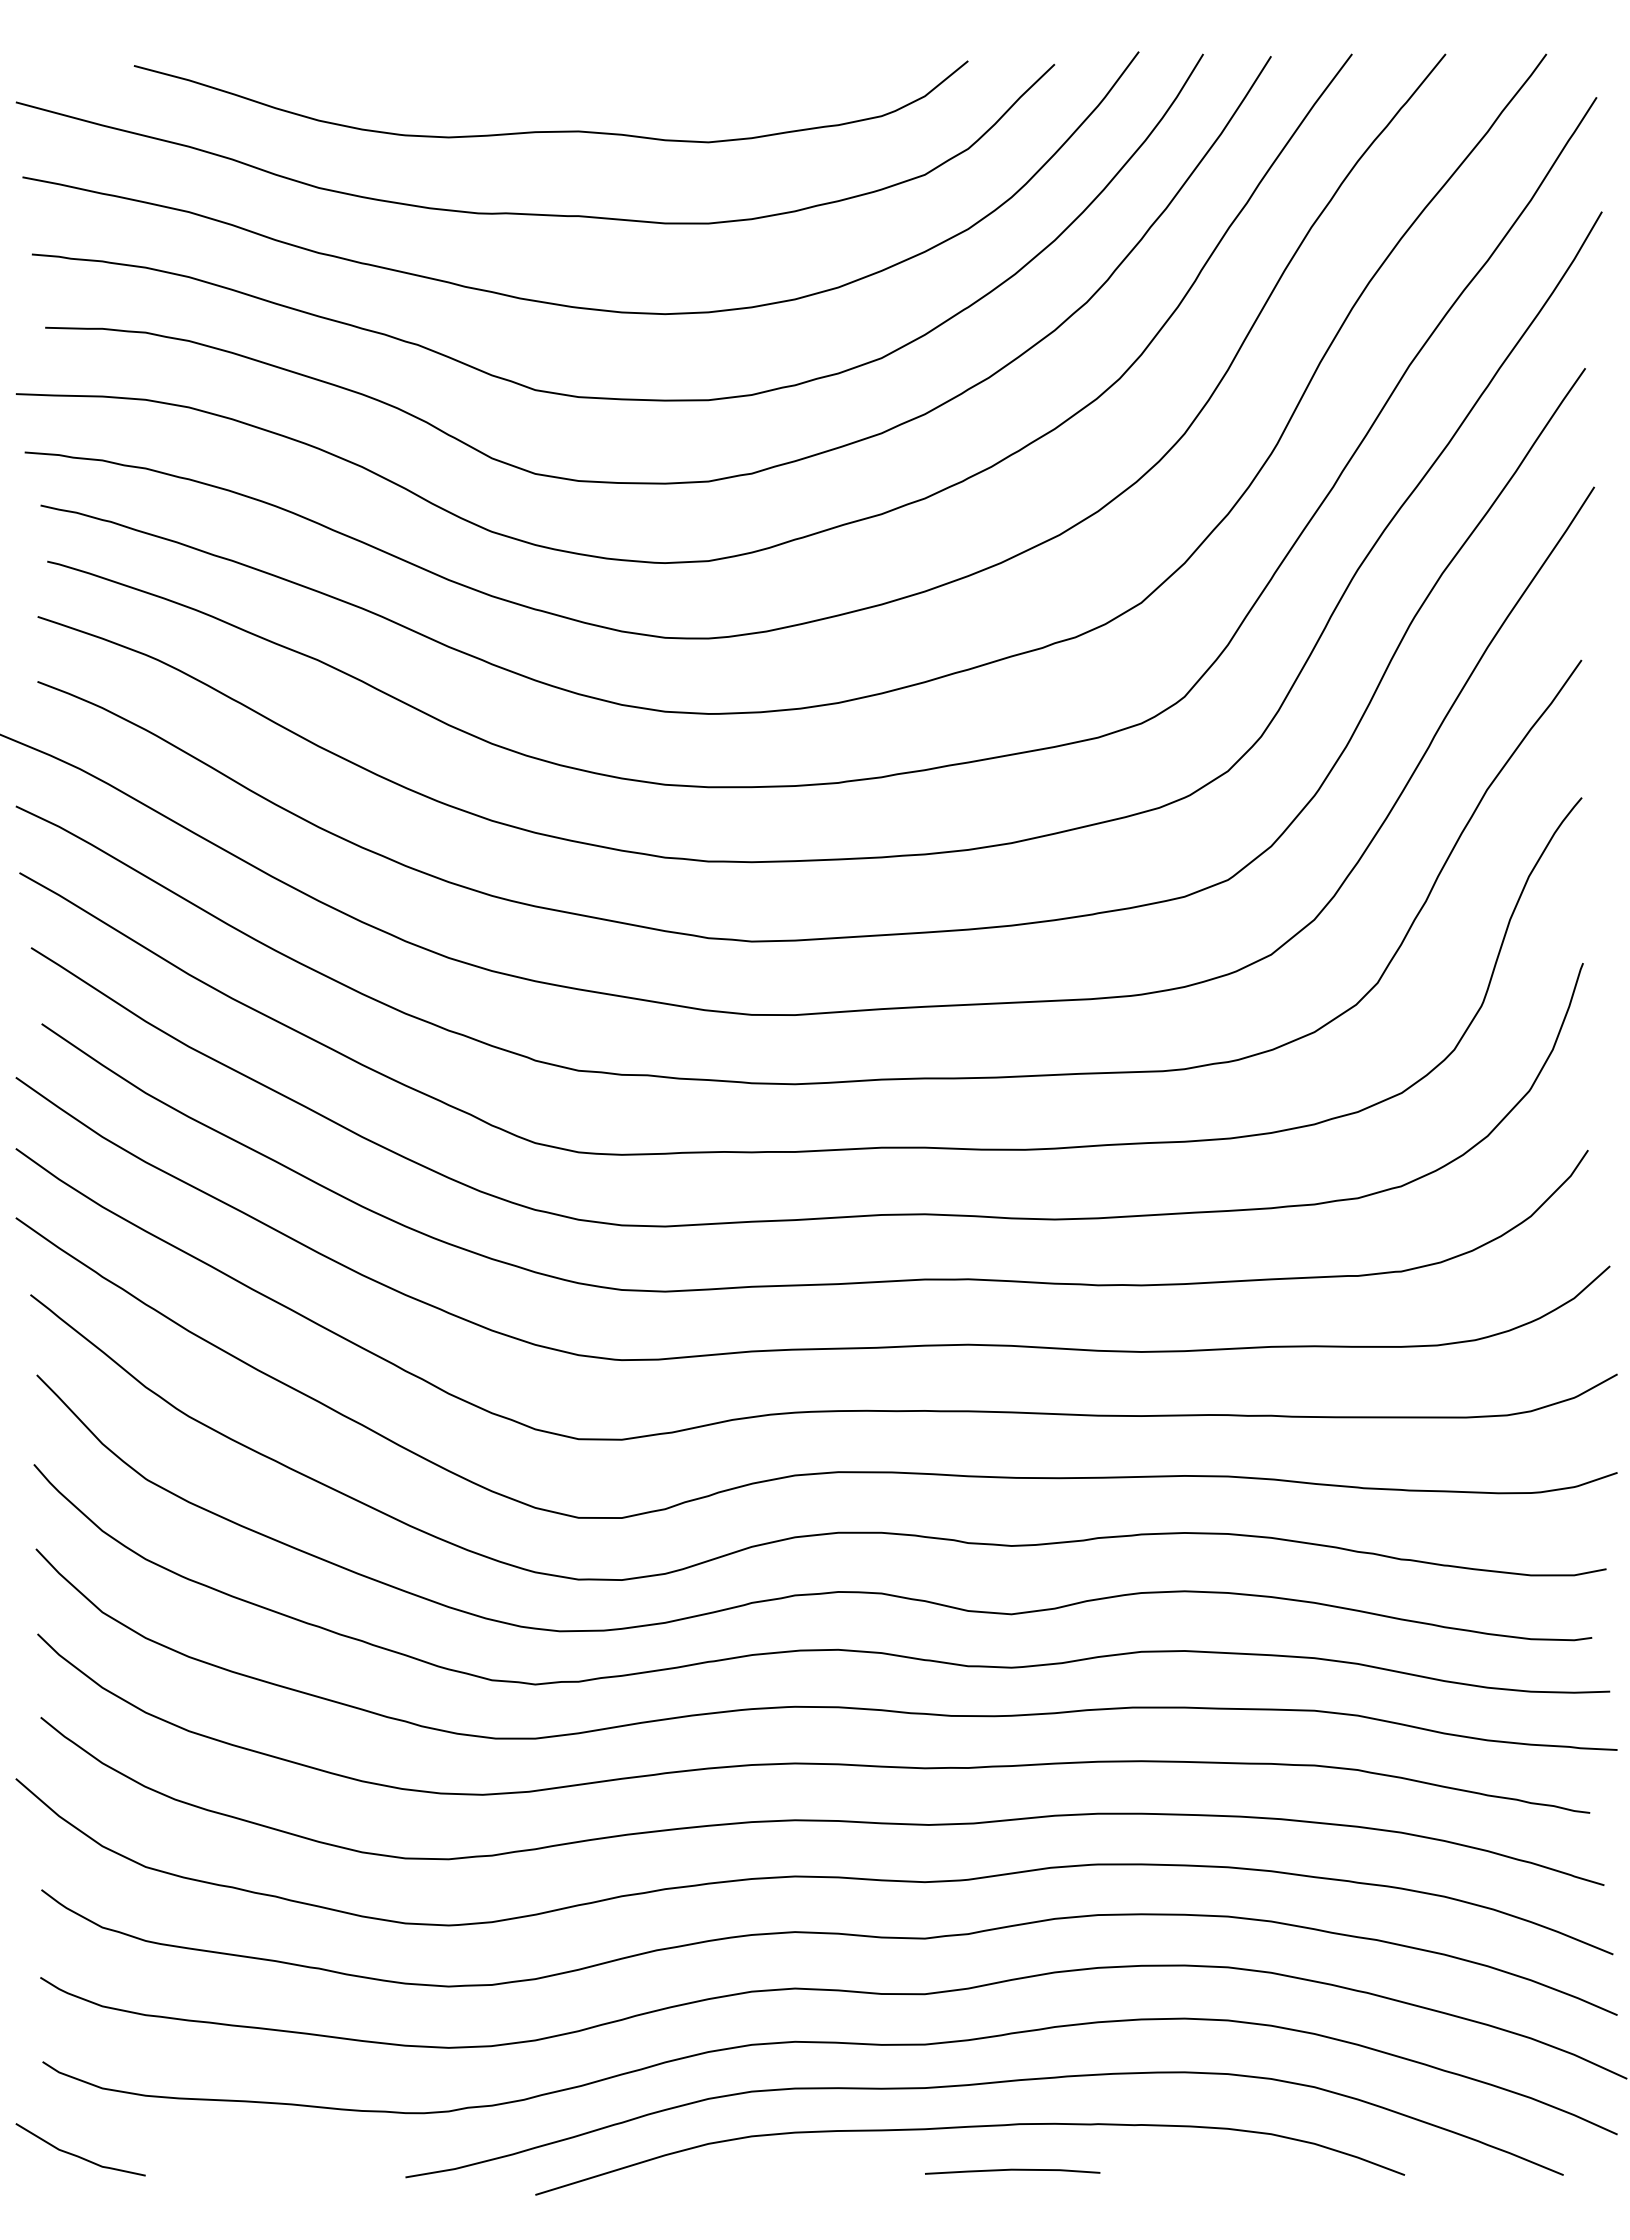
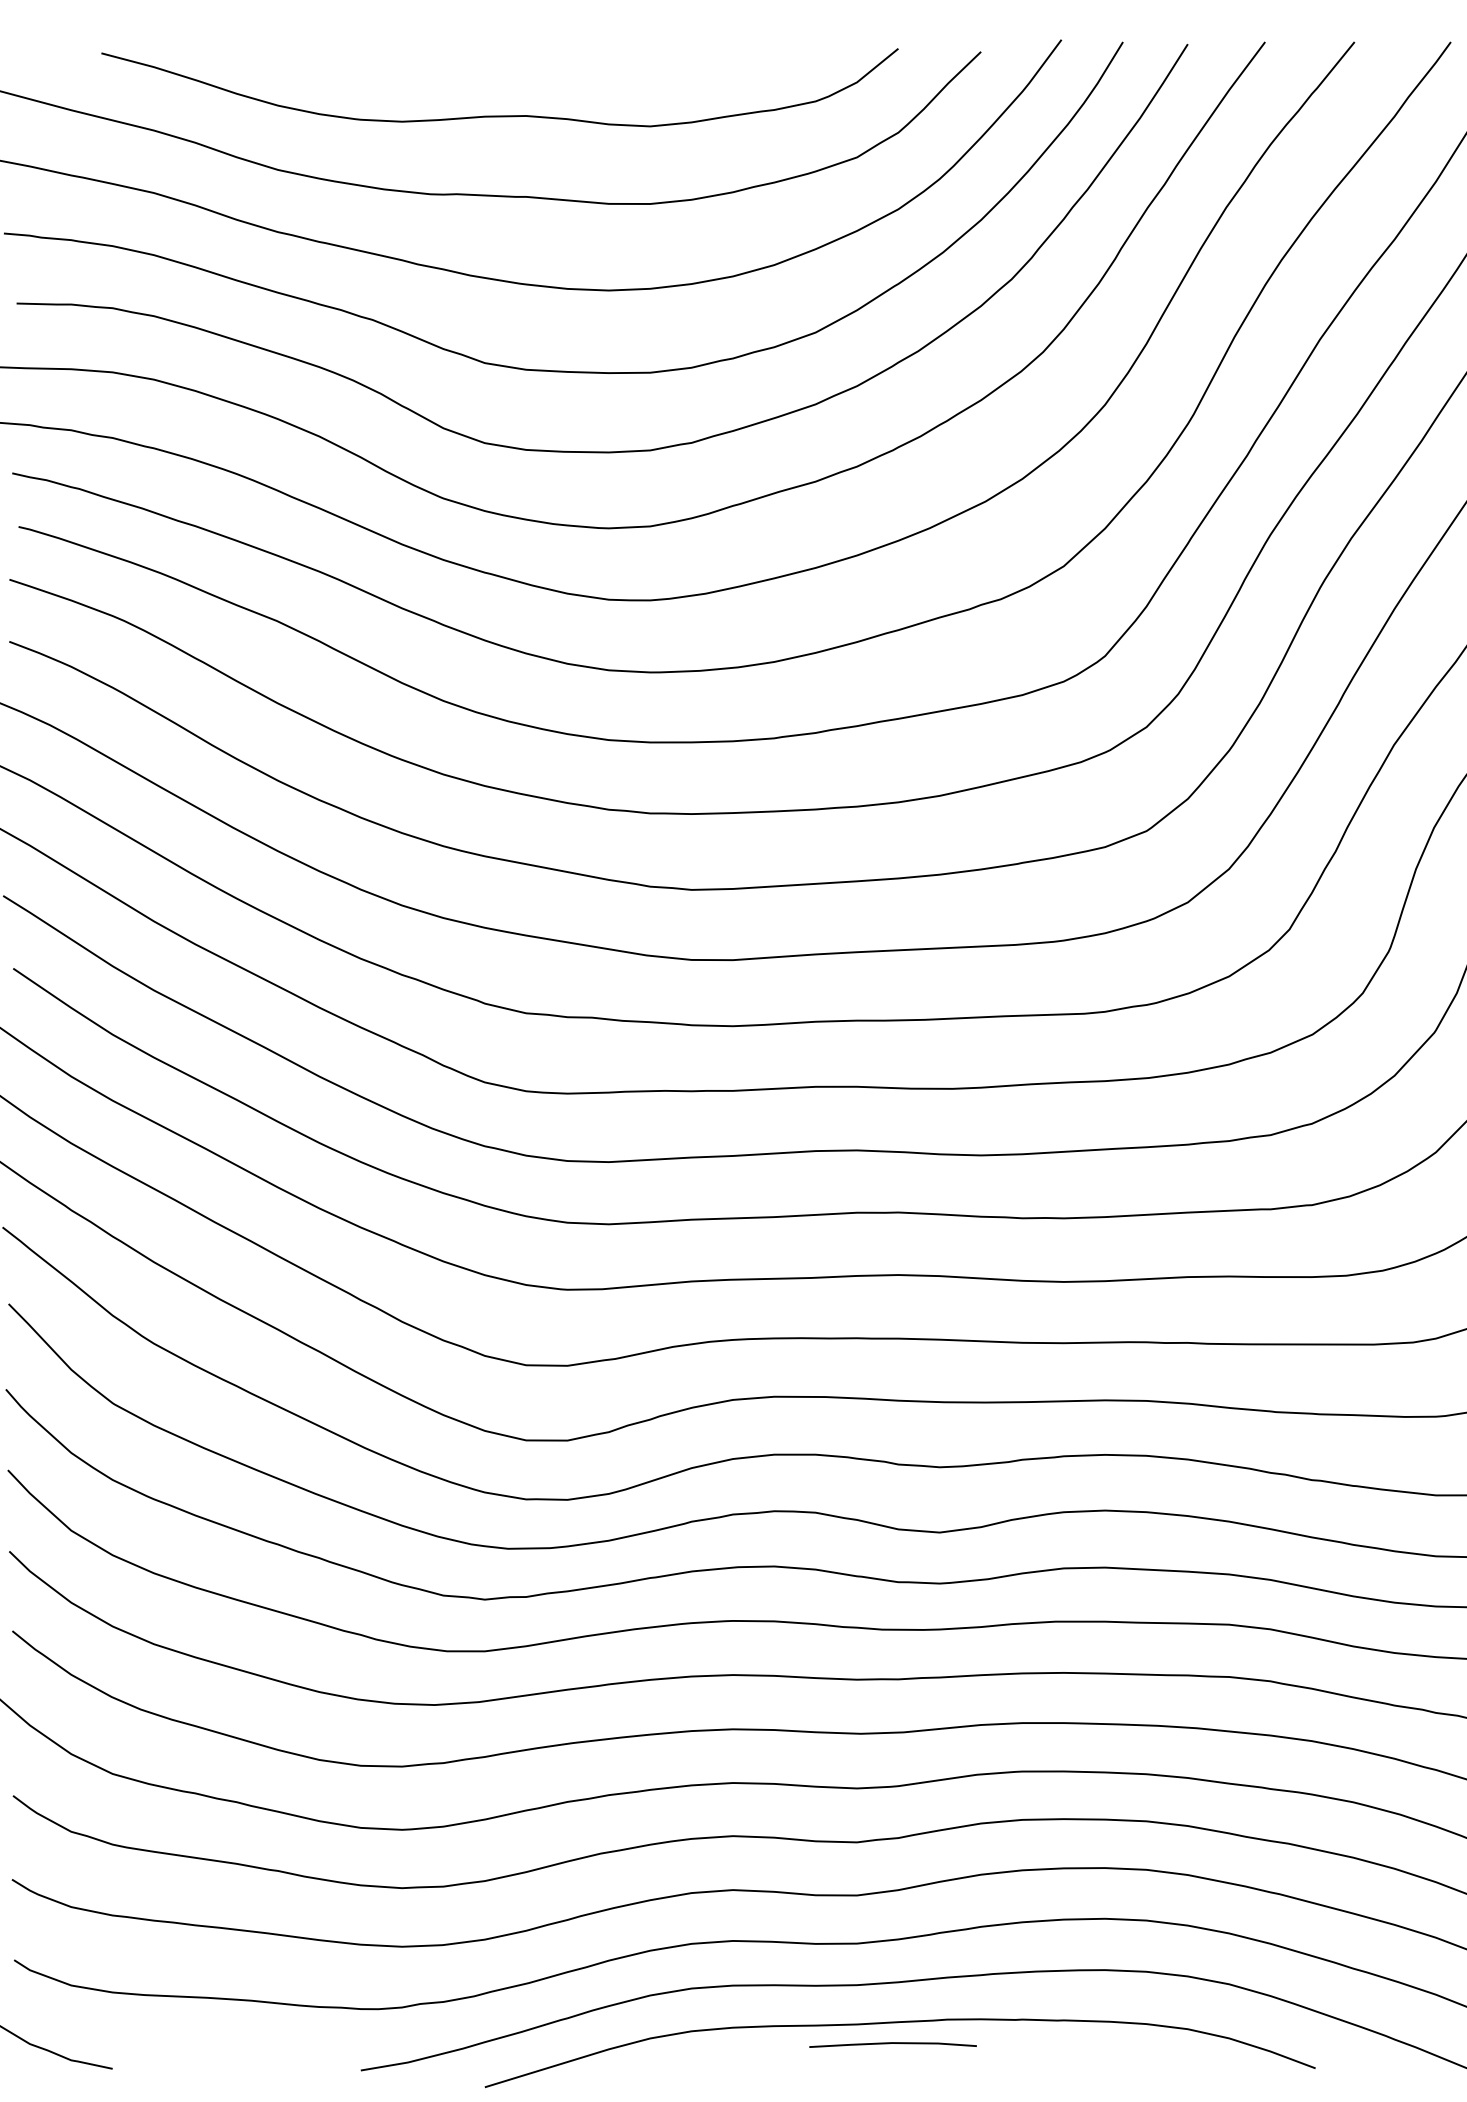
line: (1012, 2170) -> (892, 2043), moved

